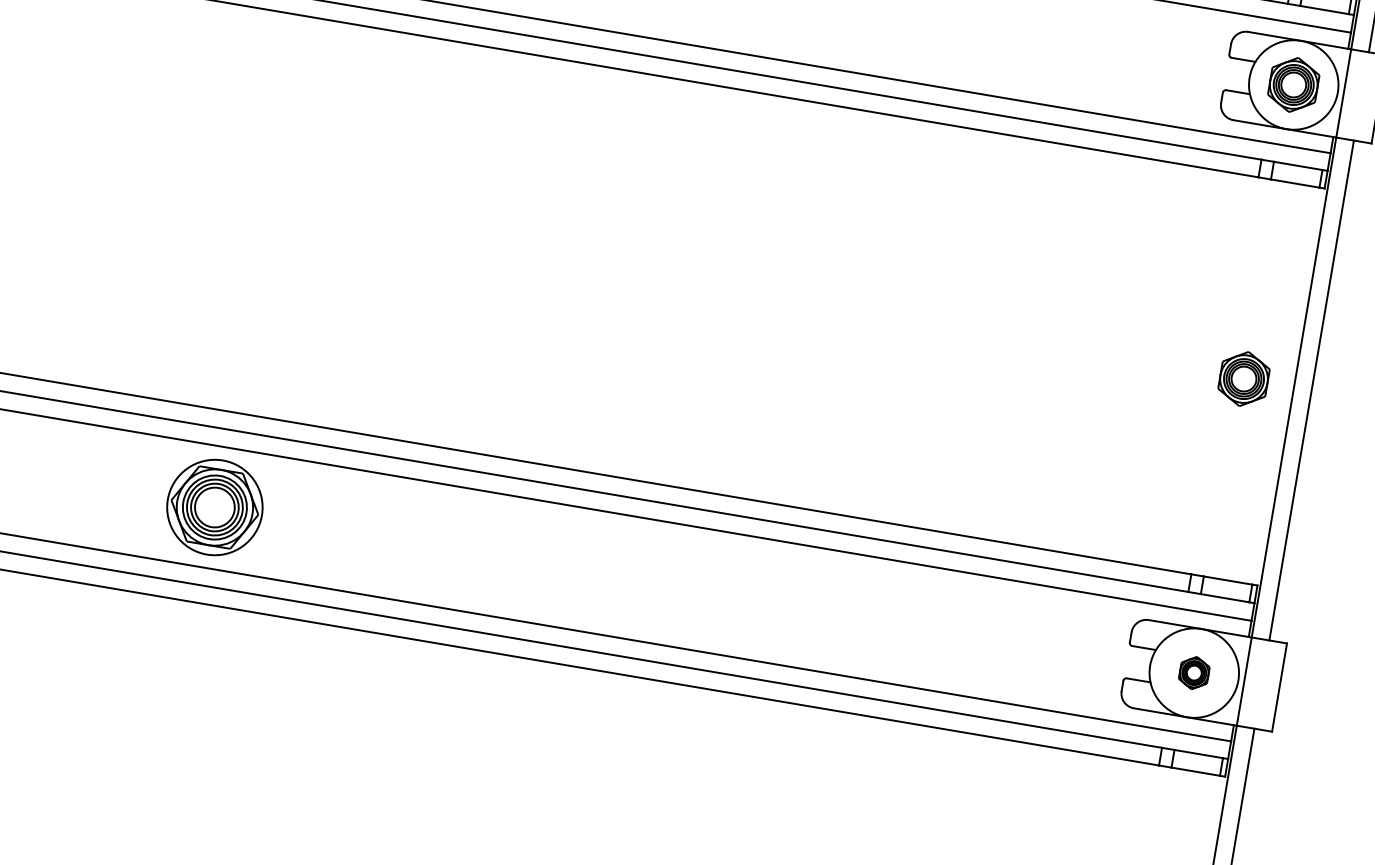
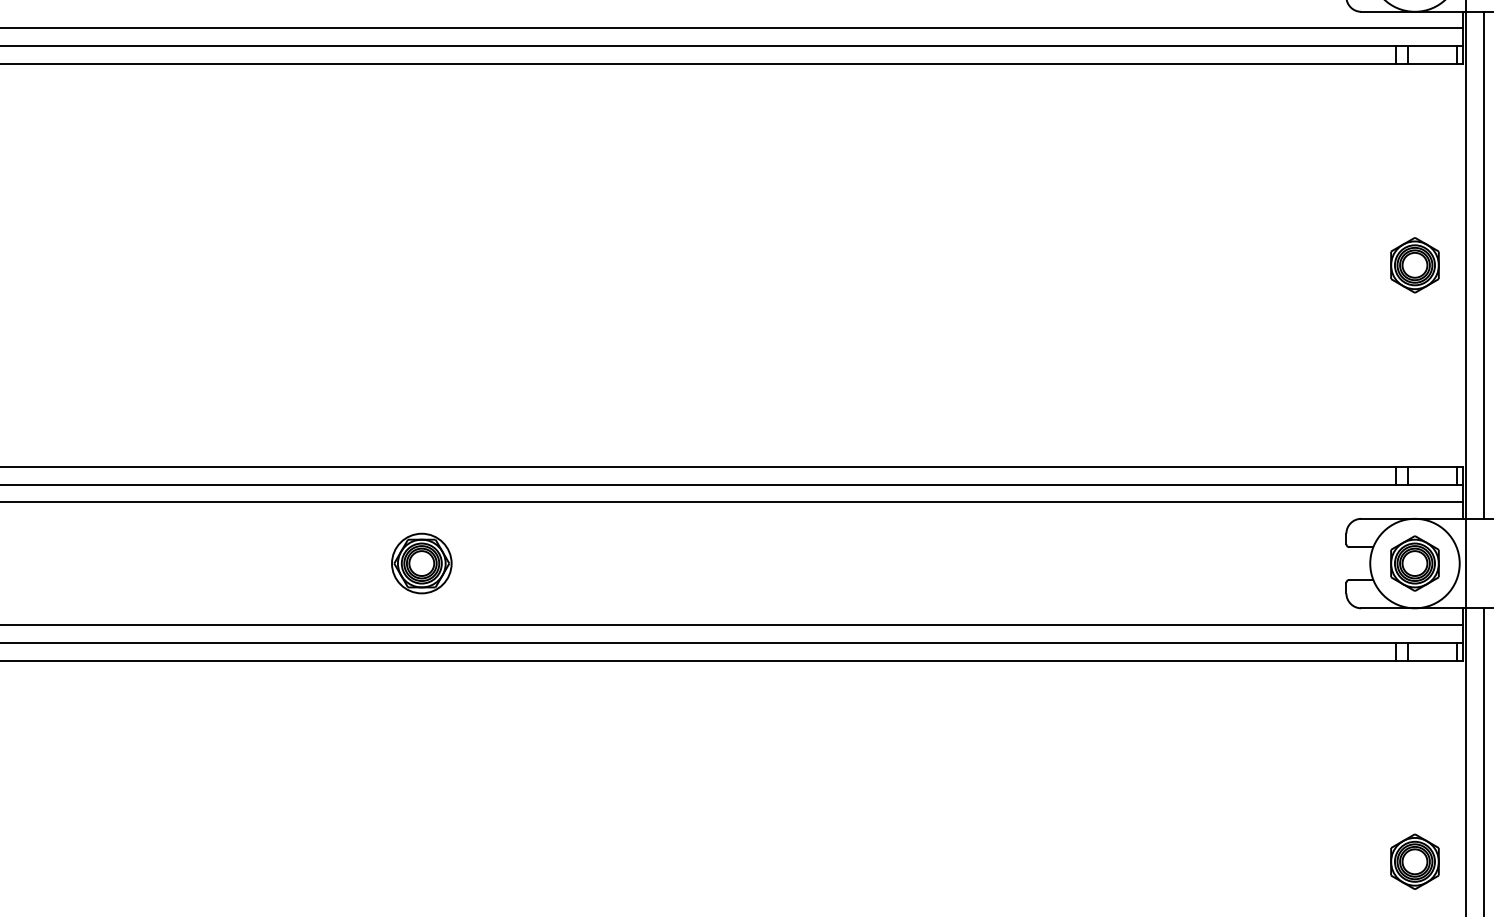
part: (214, 507) -> (421, 563), size x0.62
part: (1193, 672) -> (1414, 563), size x1.67

